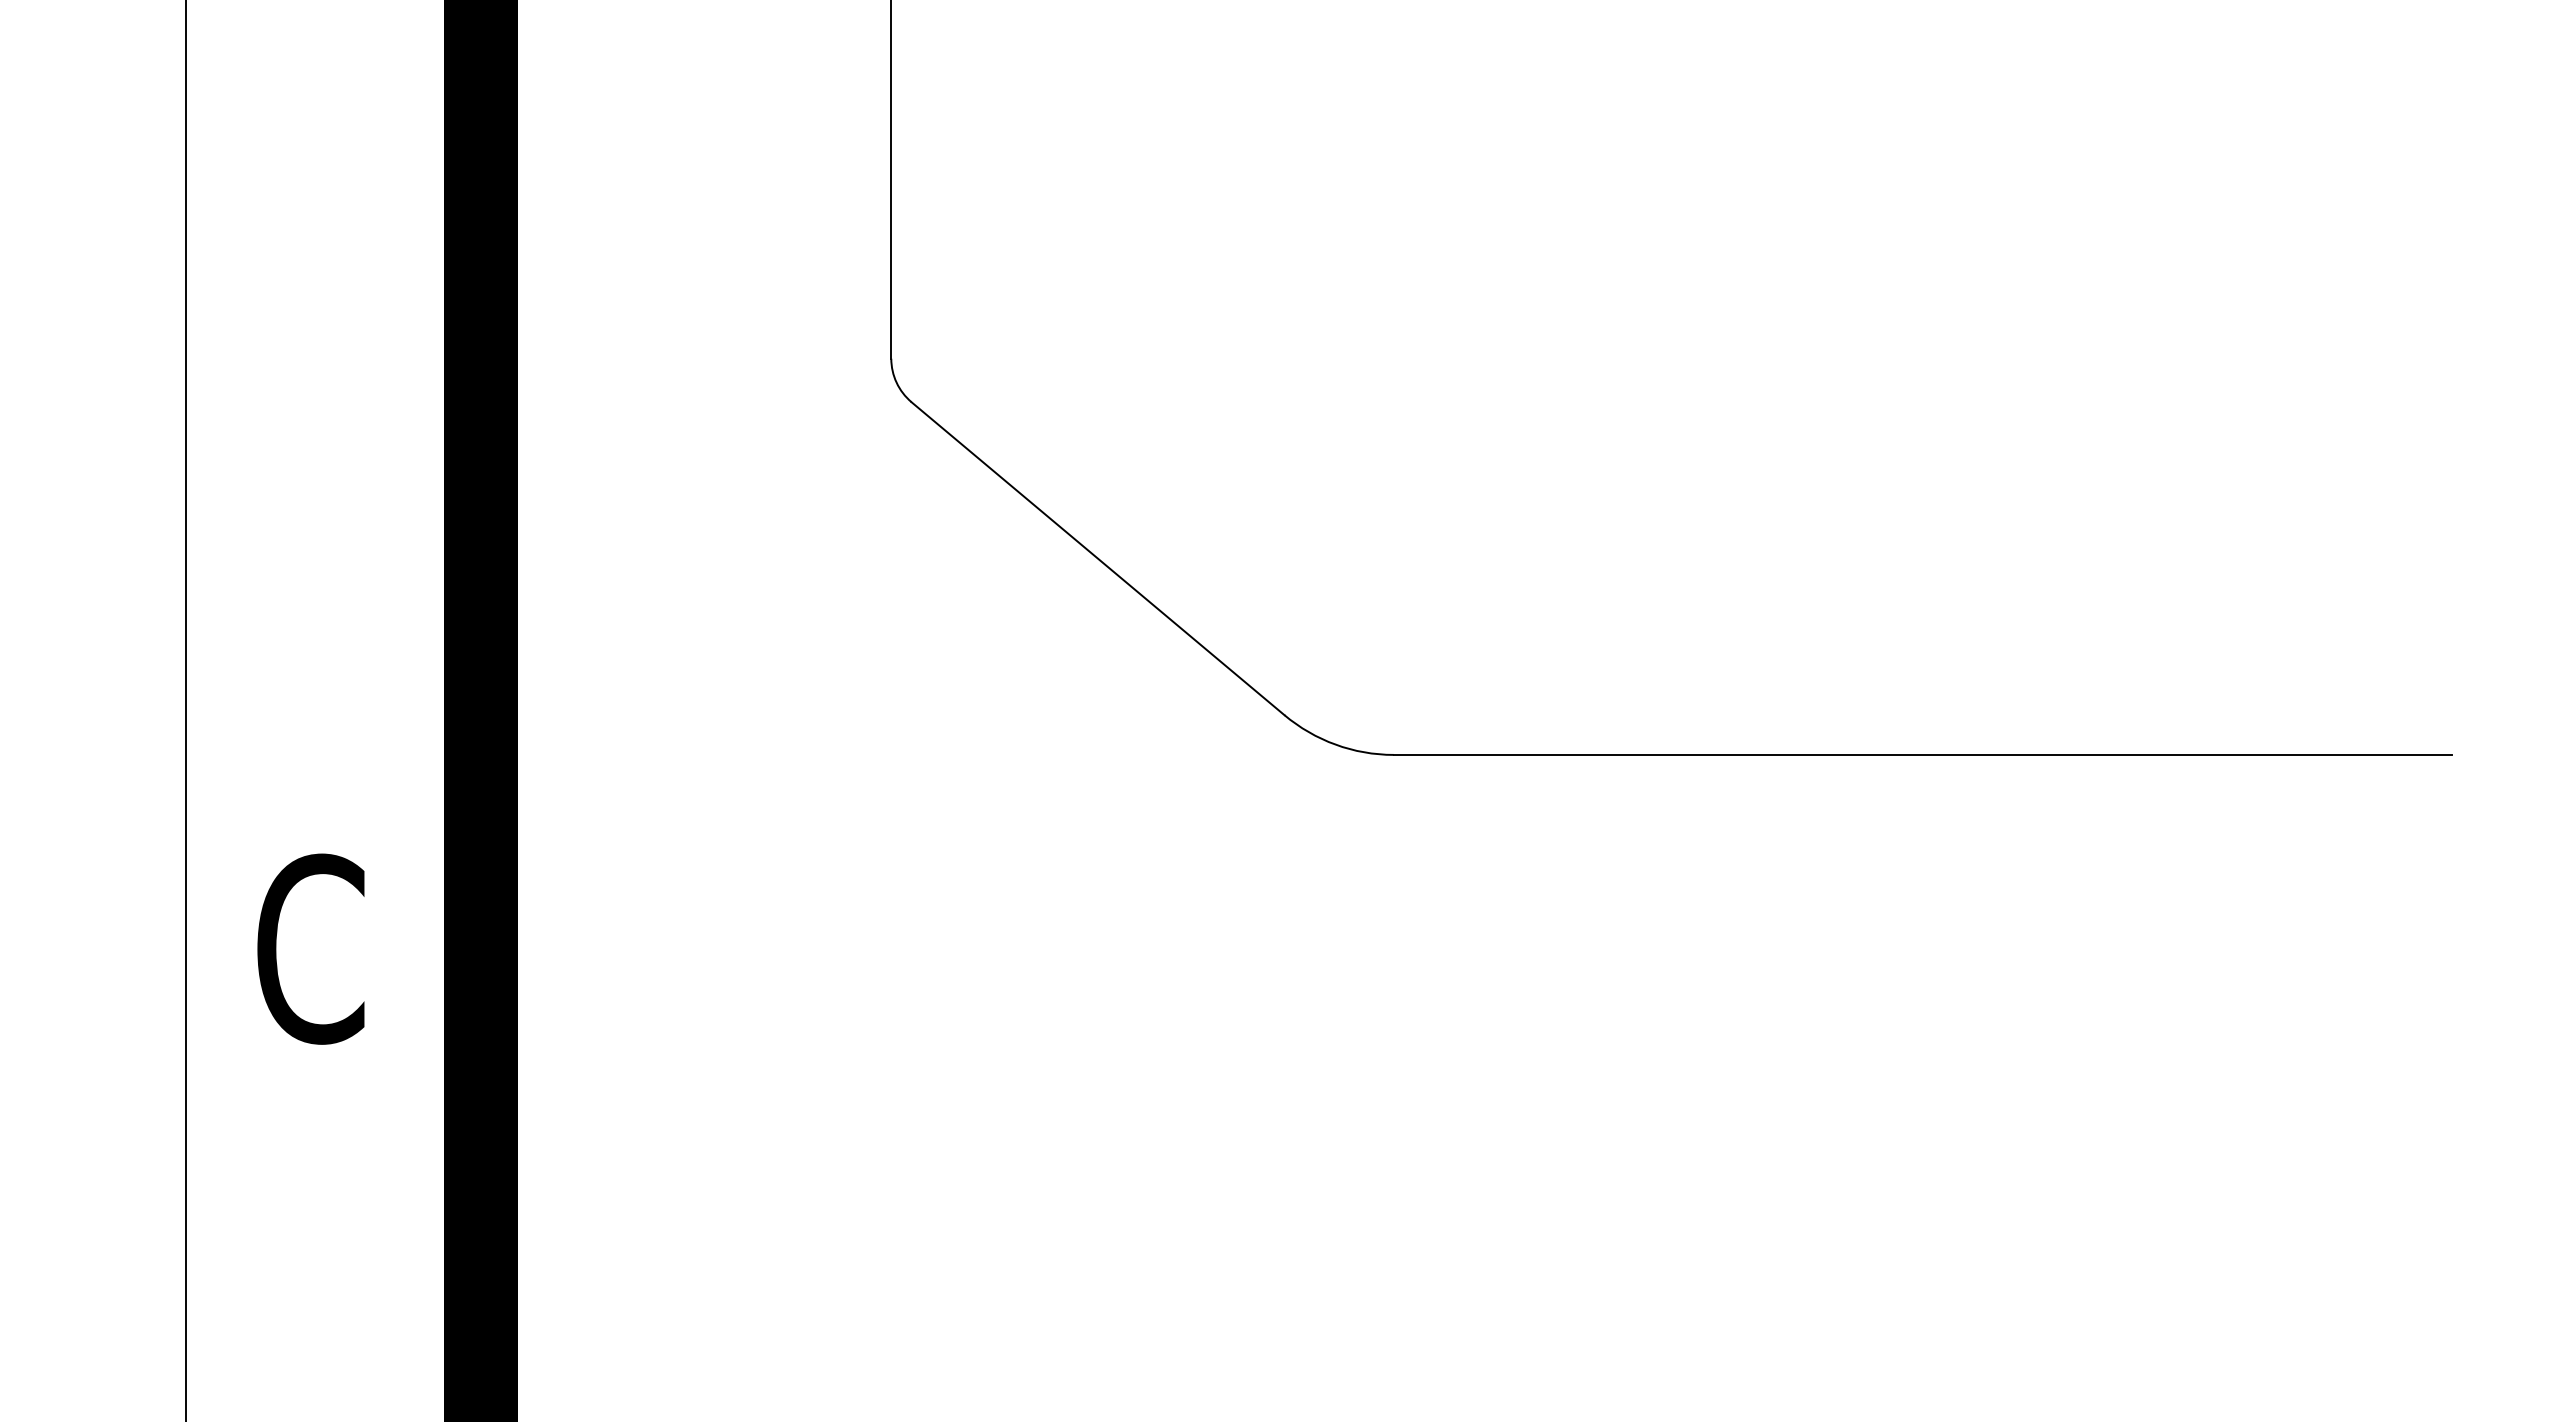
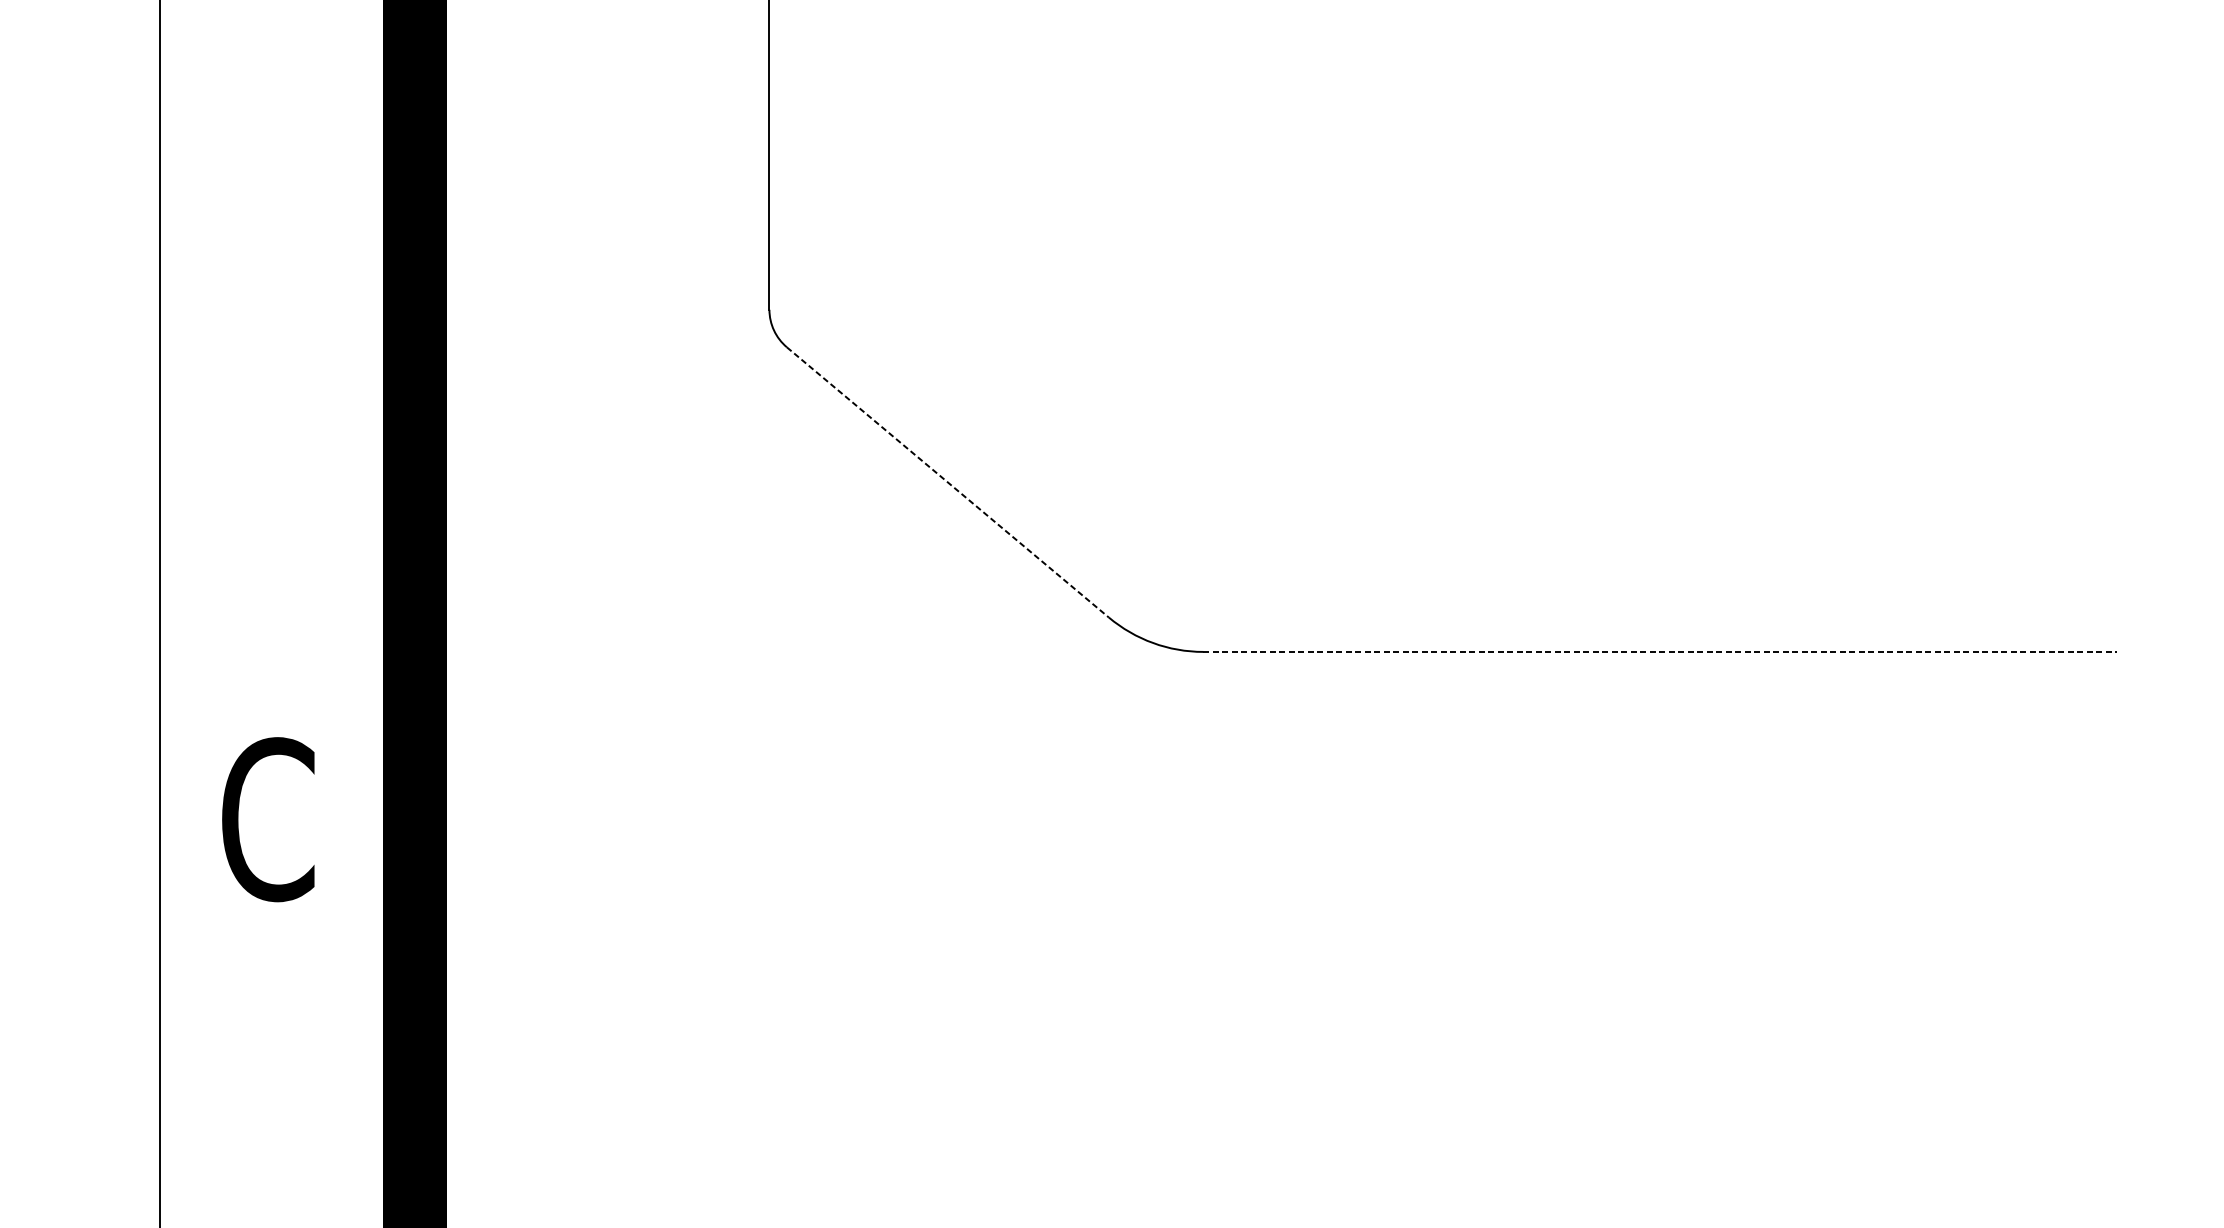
line: (1098, 558) -> (948, 482), solid -> dashed
line: (1922, 754) -> (1659, 651), solid -> dashed

